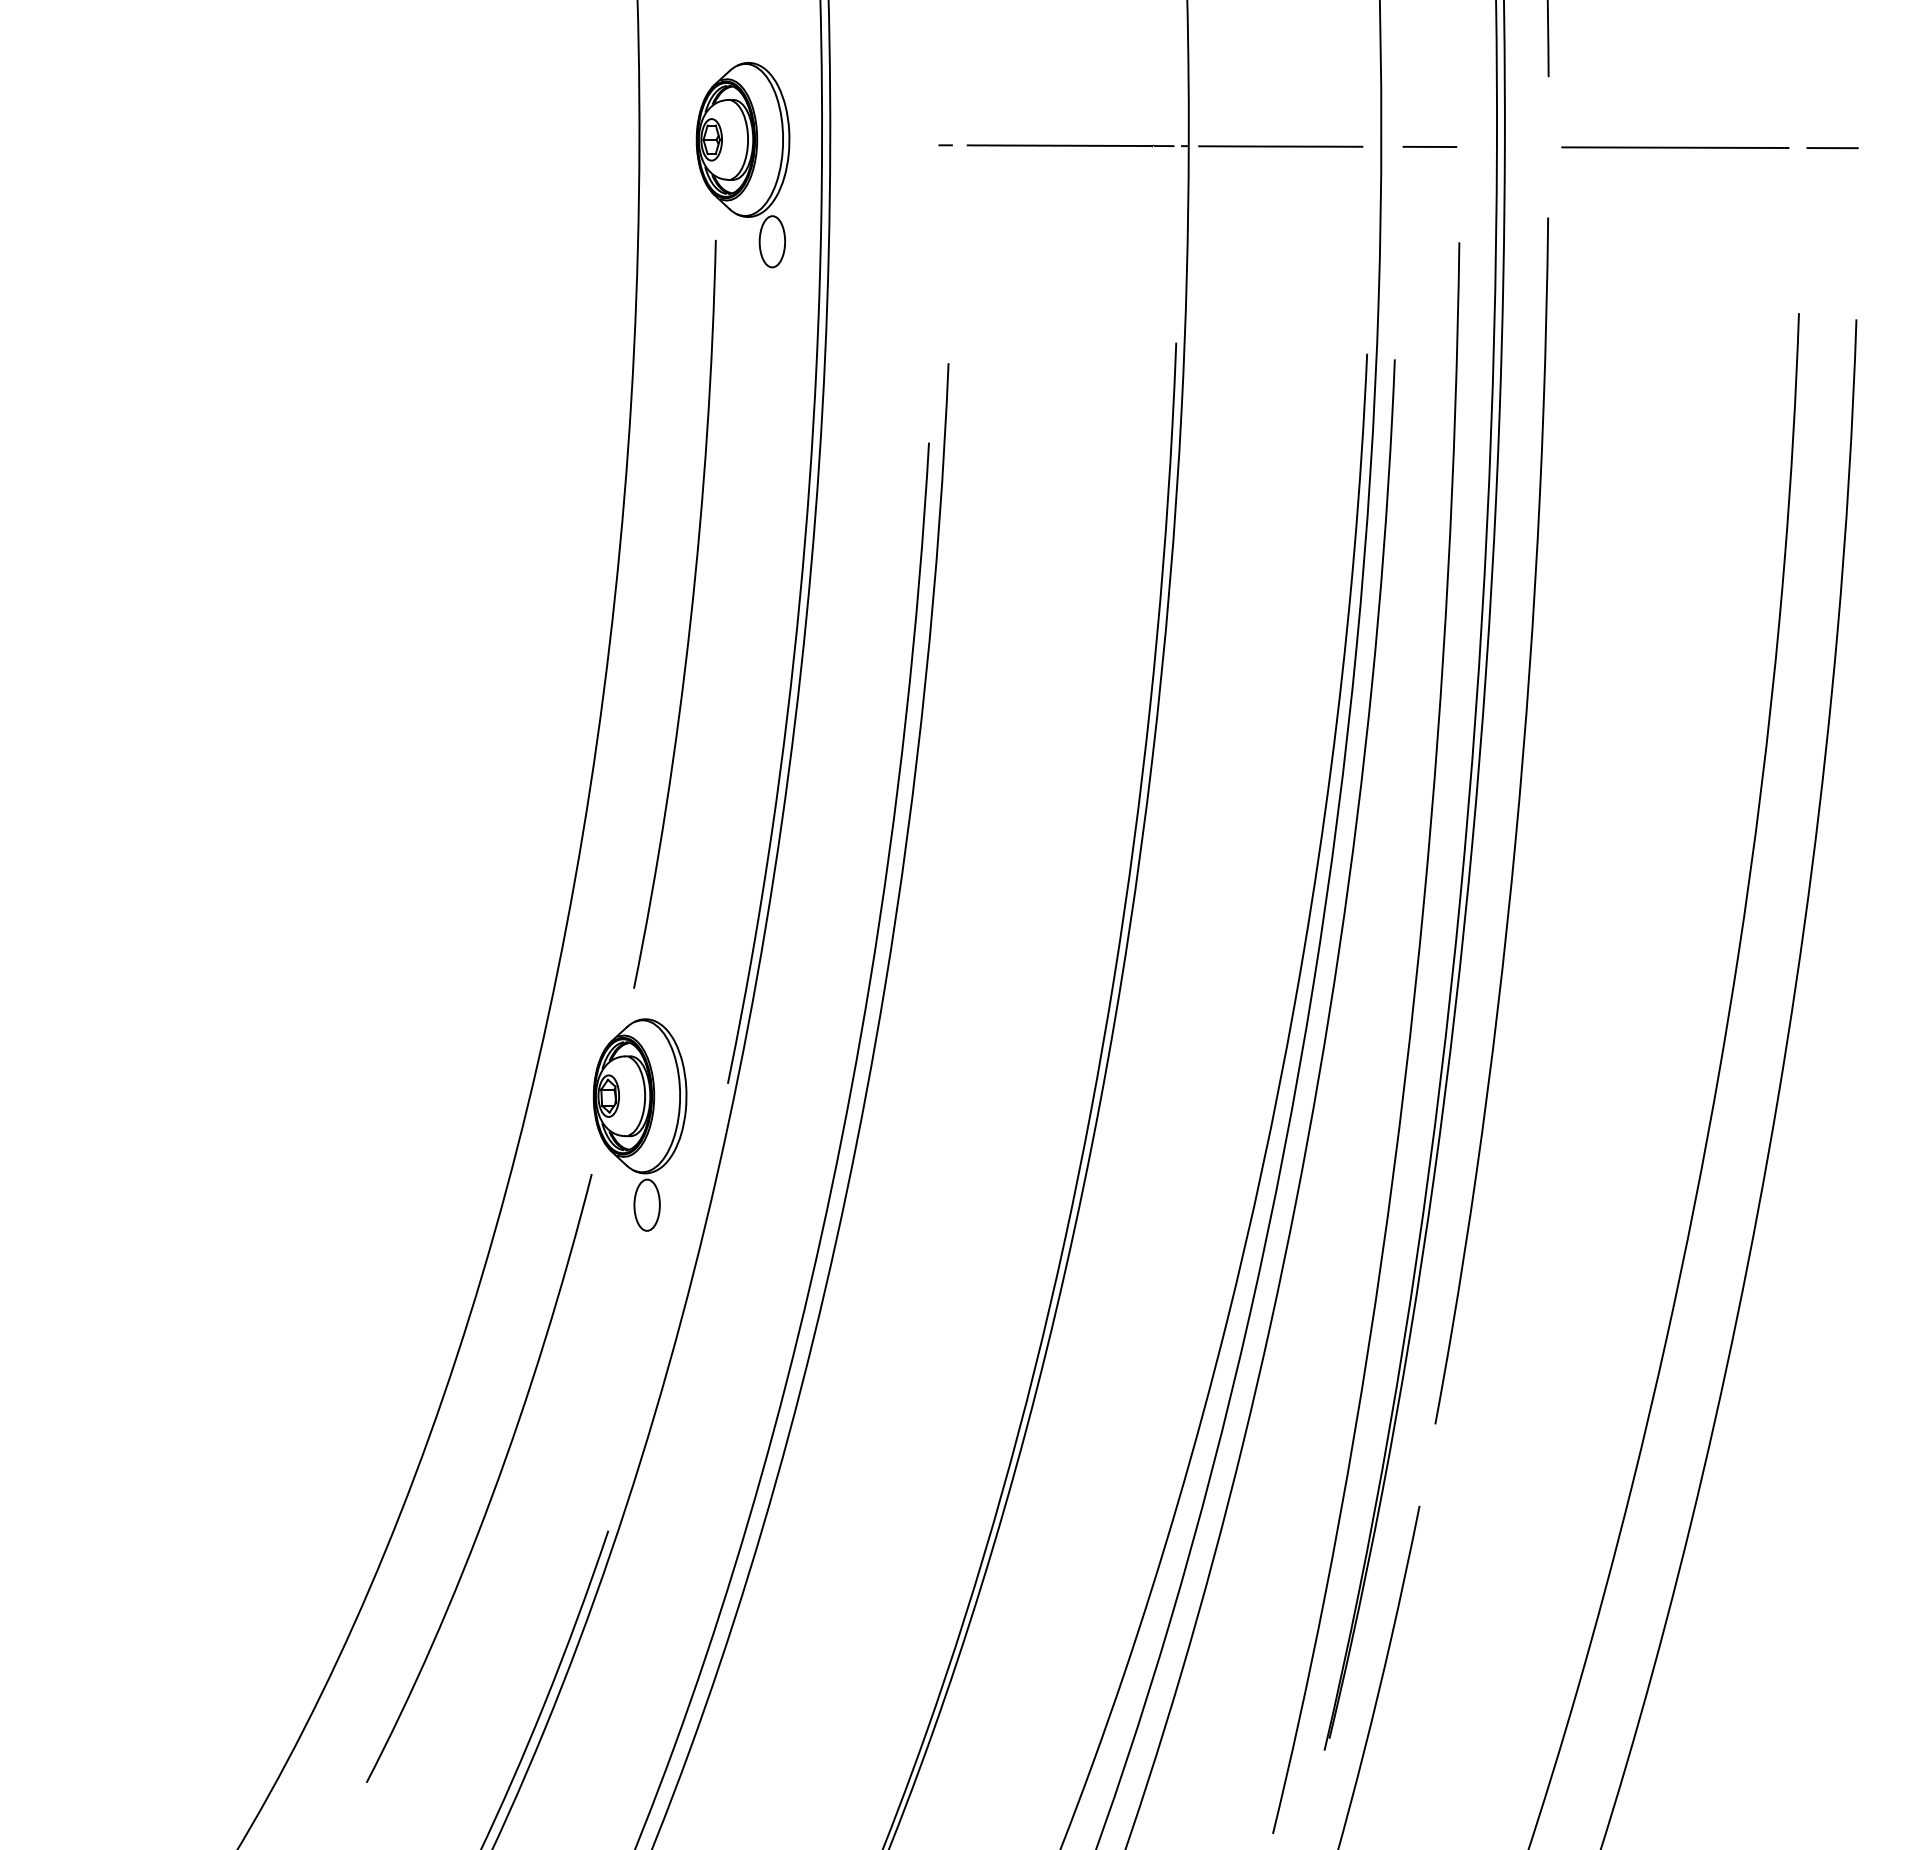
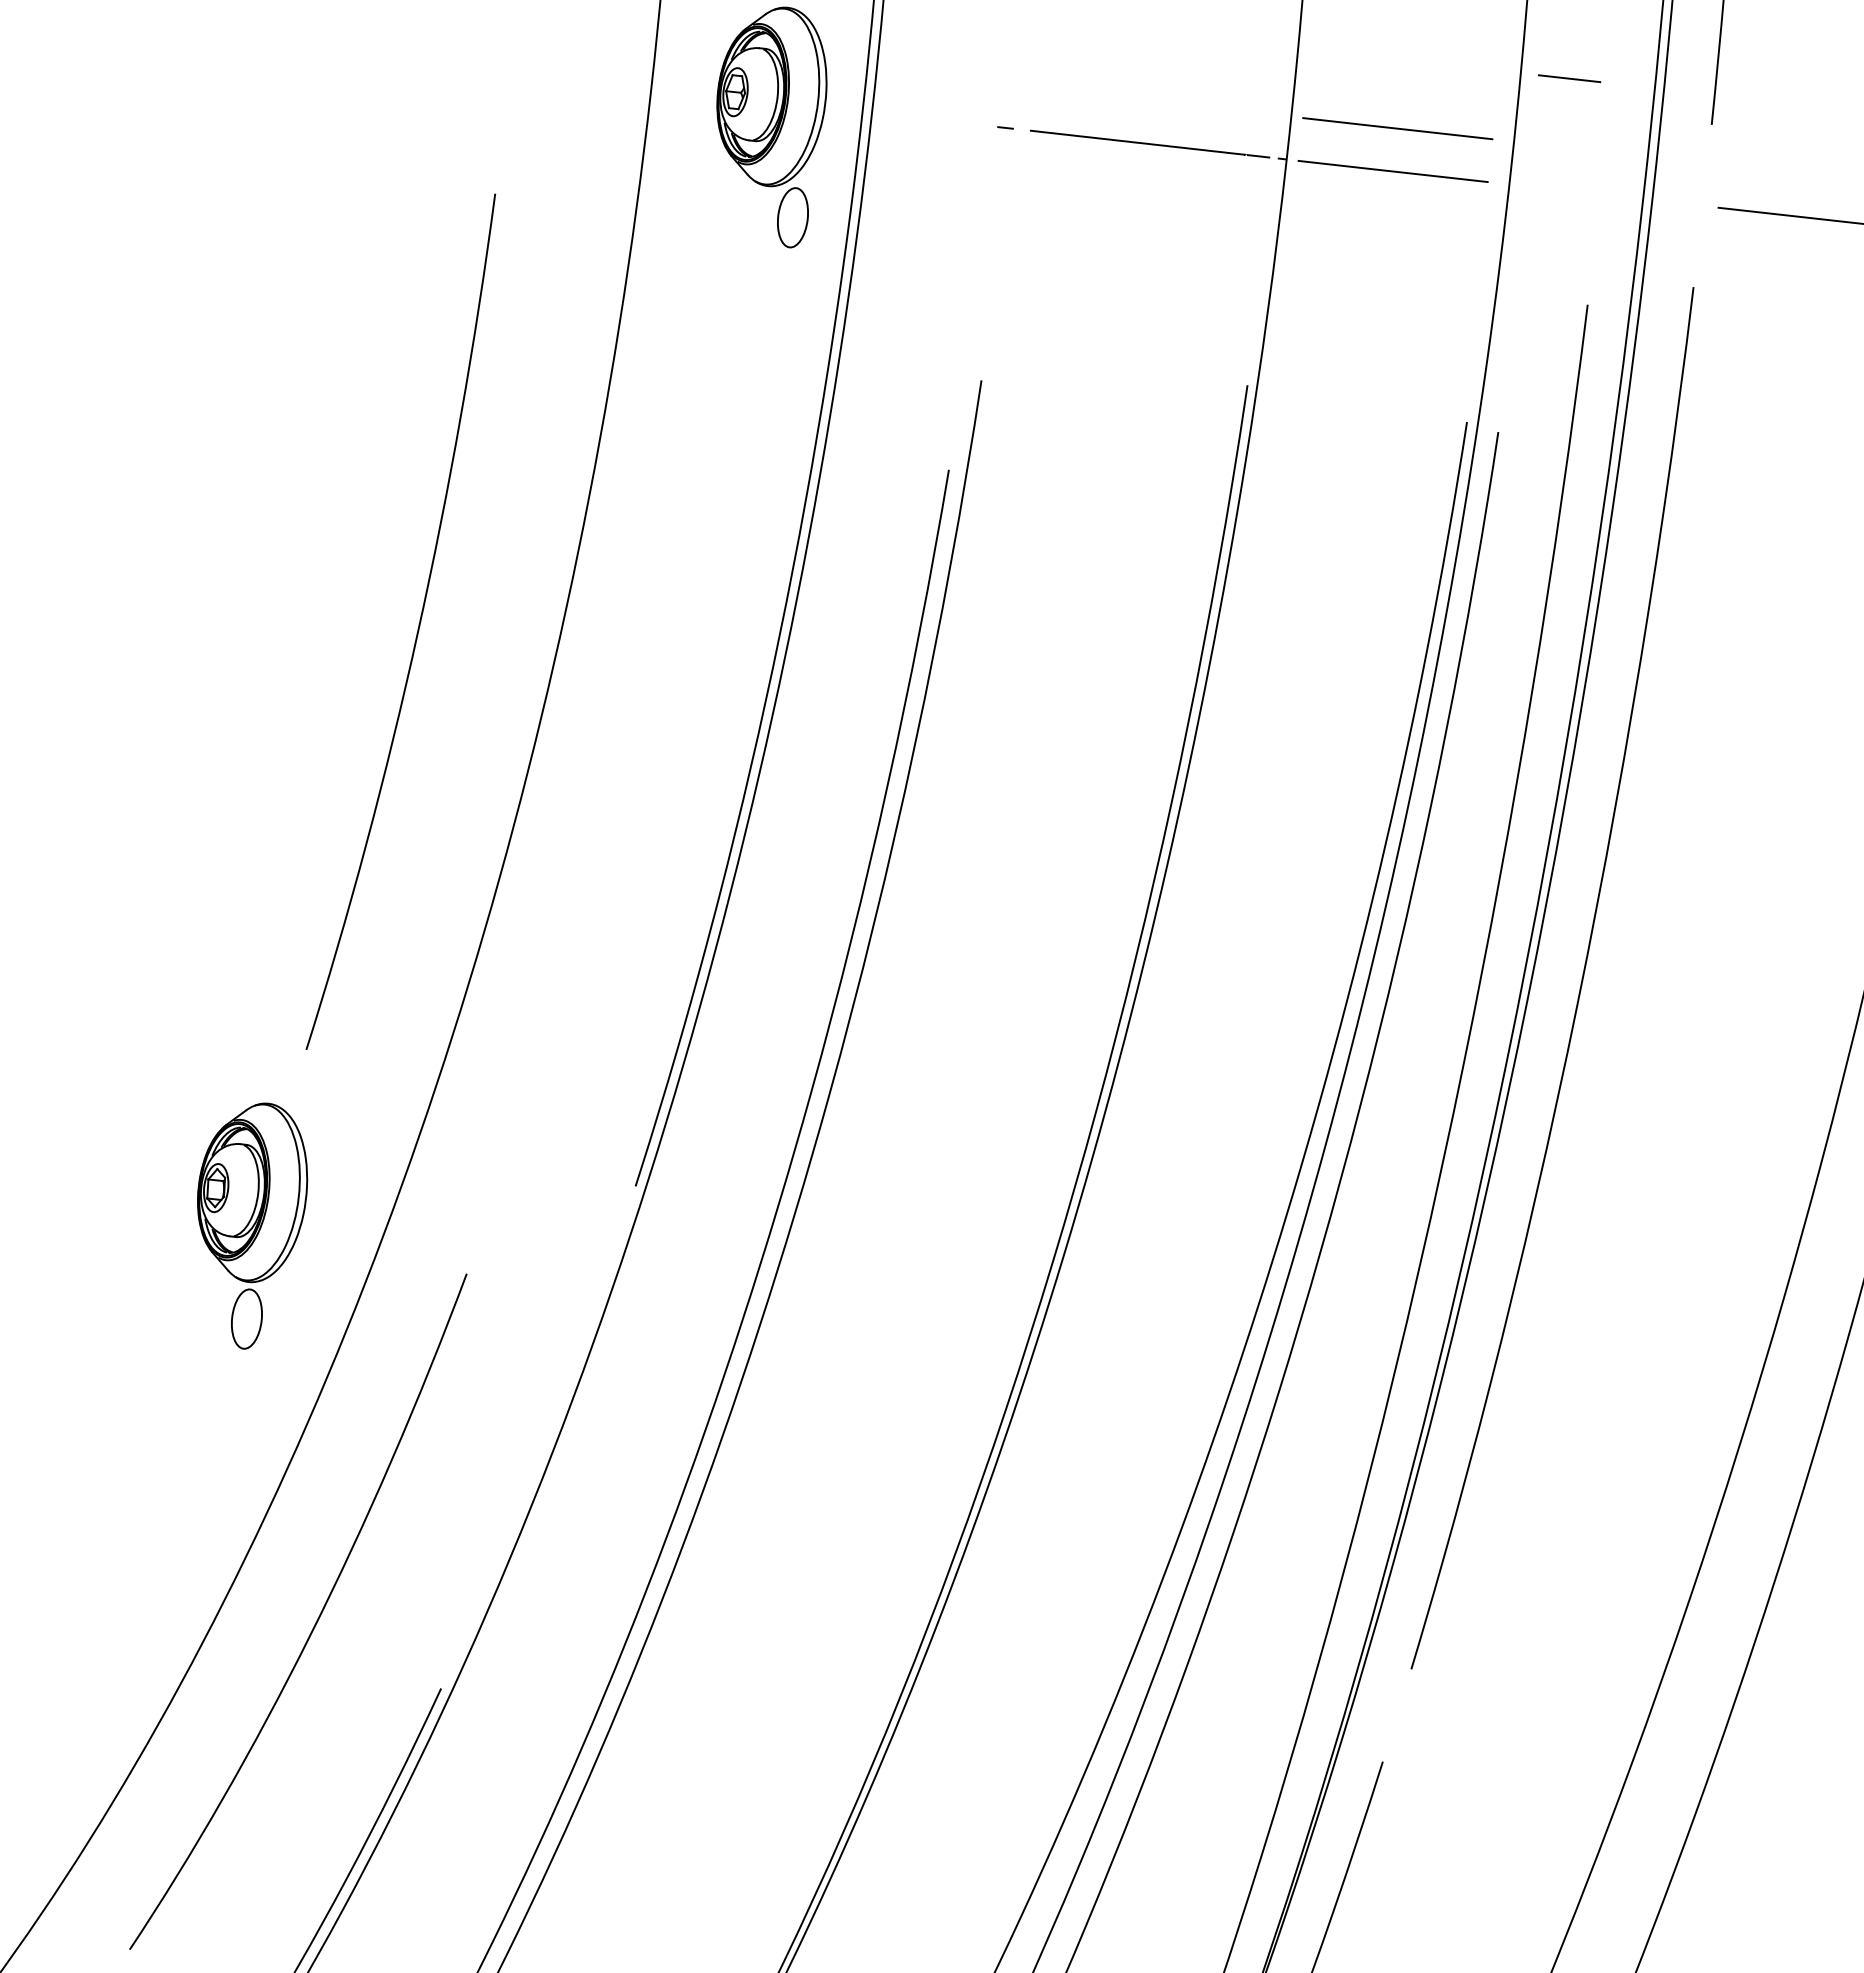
line: (1280, 109) -> (1397, 128), added
line: (1429, 146) -> (1569, 78), moved
curve: (690, 613) -> (418, 622), moved
part: (639, 1124) -> (248, 1224), moved

